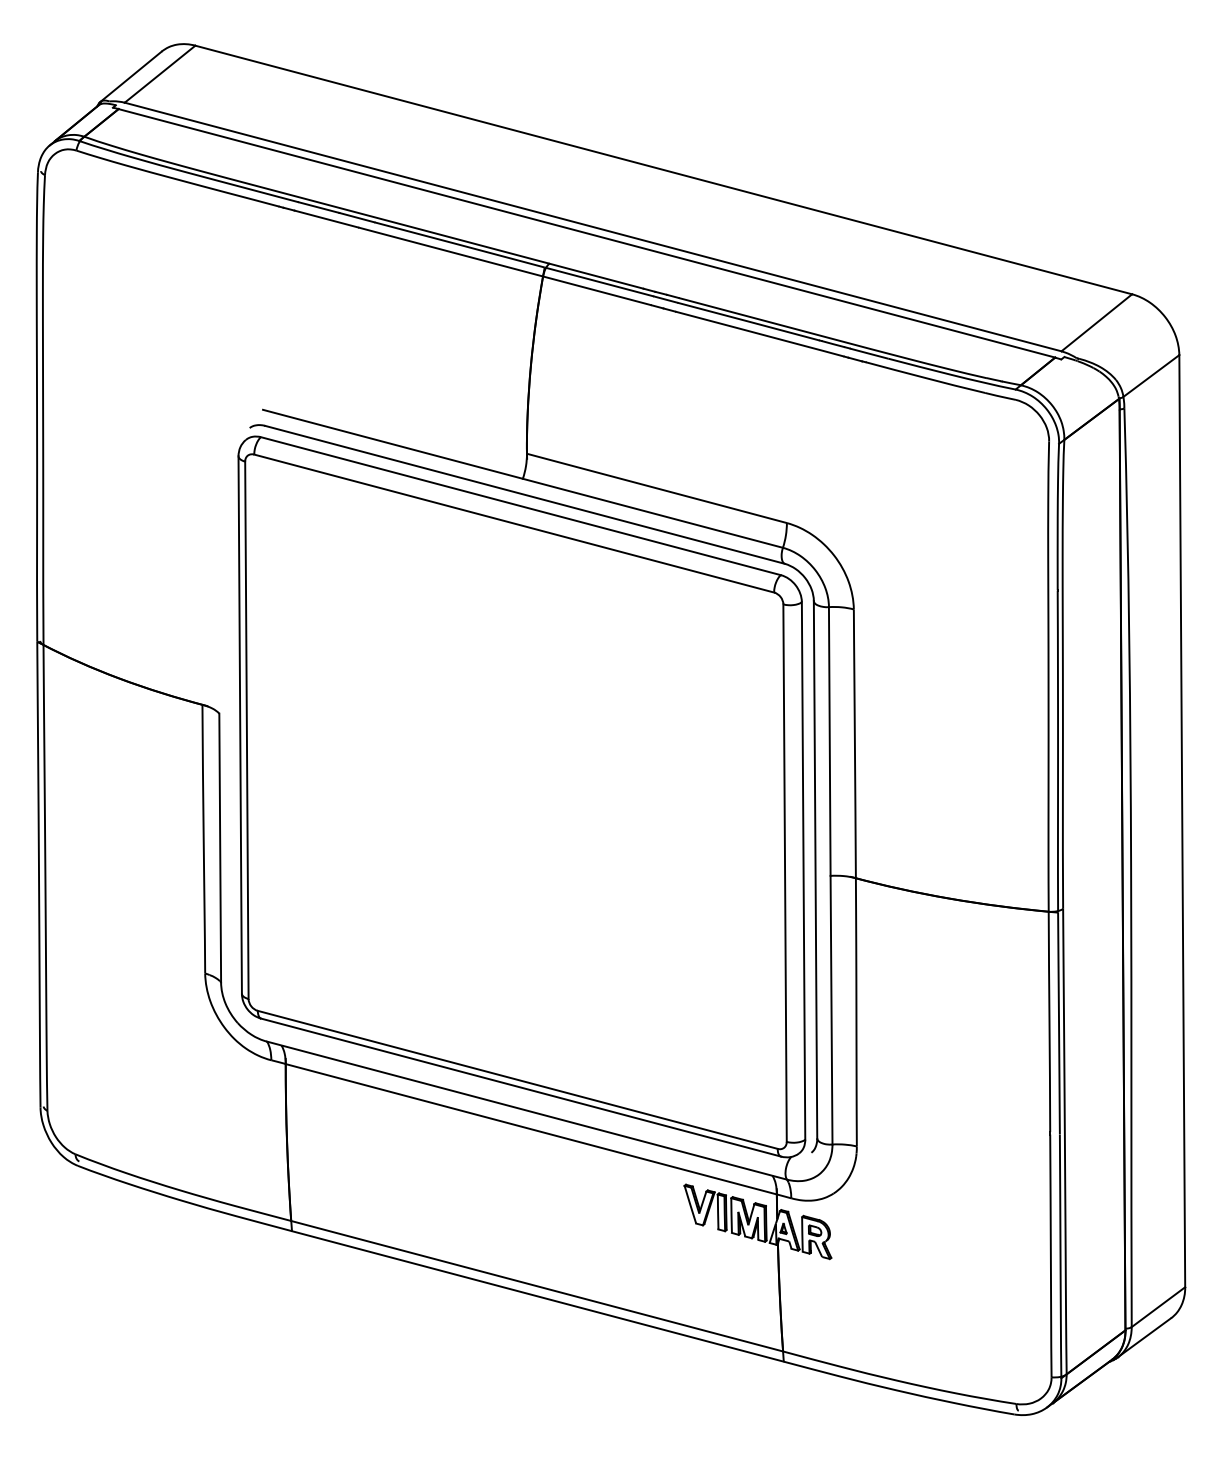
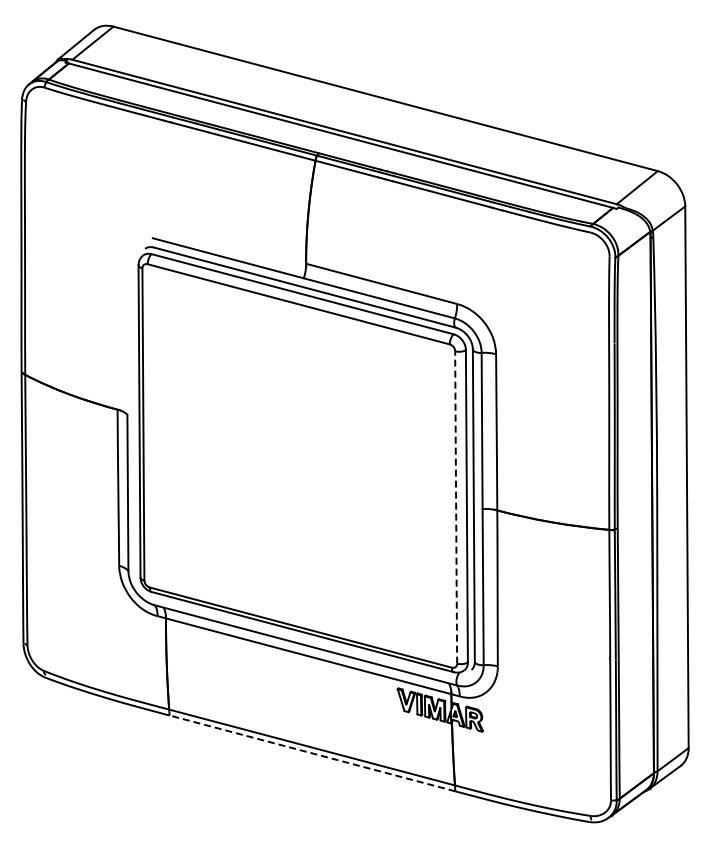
line: (785, 871) -> (456, 506), solid -> dashed
line: (537, 1296) -> (312, 753), solid -> dashed

